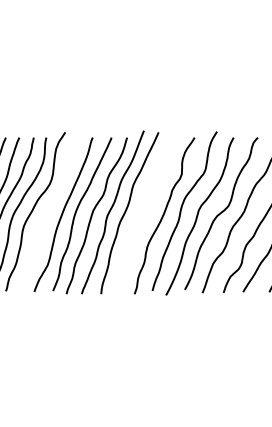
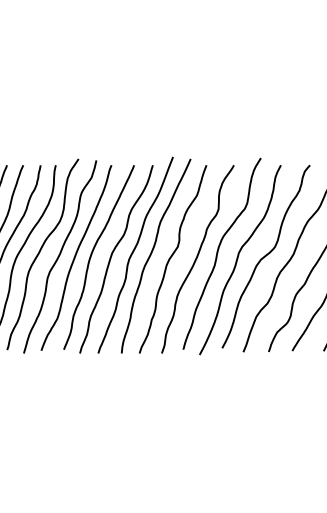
curve: (49, 213) -> (59, 256), added
curve: (142, 215) -> (171, 258), added

